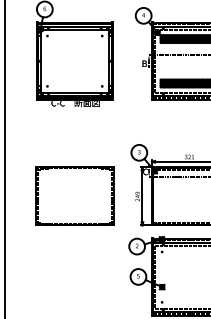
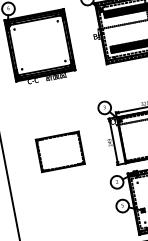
part: (74, 195) -> (59, 151), size x0.7

